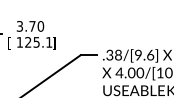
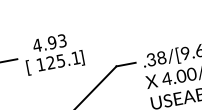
text: (30, 26) -> (49, 43), 3.70 -> 4.93

